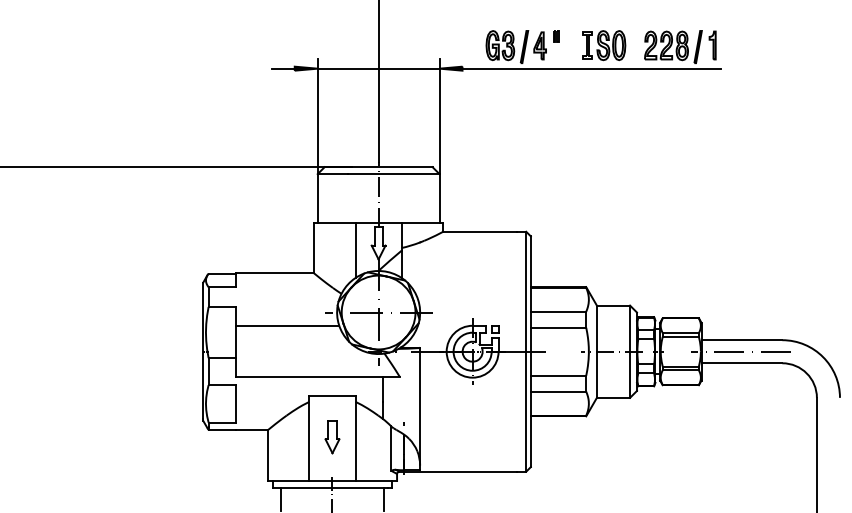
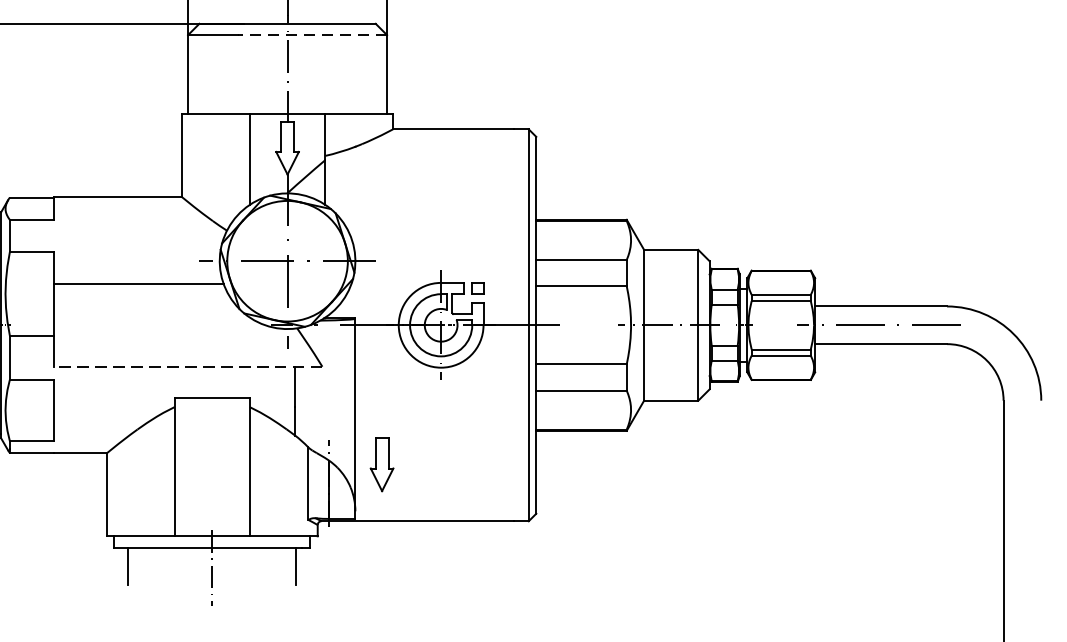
line: (393, 174) -> (311, 35), solid -> dashed
line: (317, 377) -> (187, 367), solid -> dashed
part: (332, 437) -> (382, 465), moved

